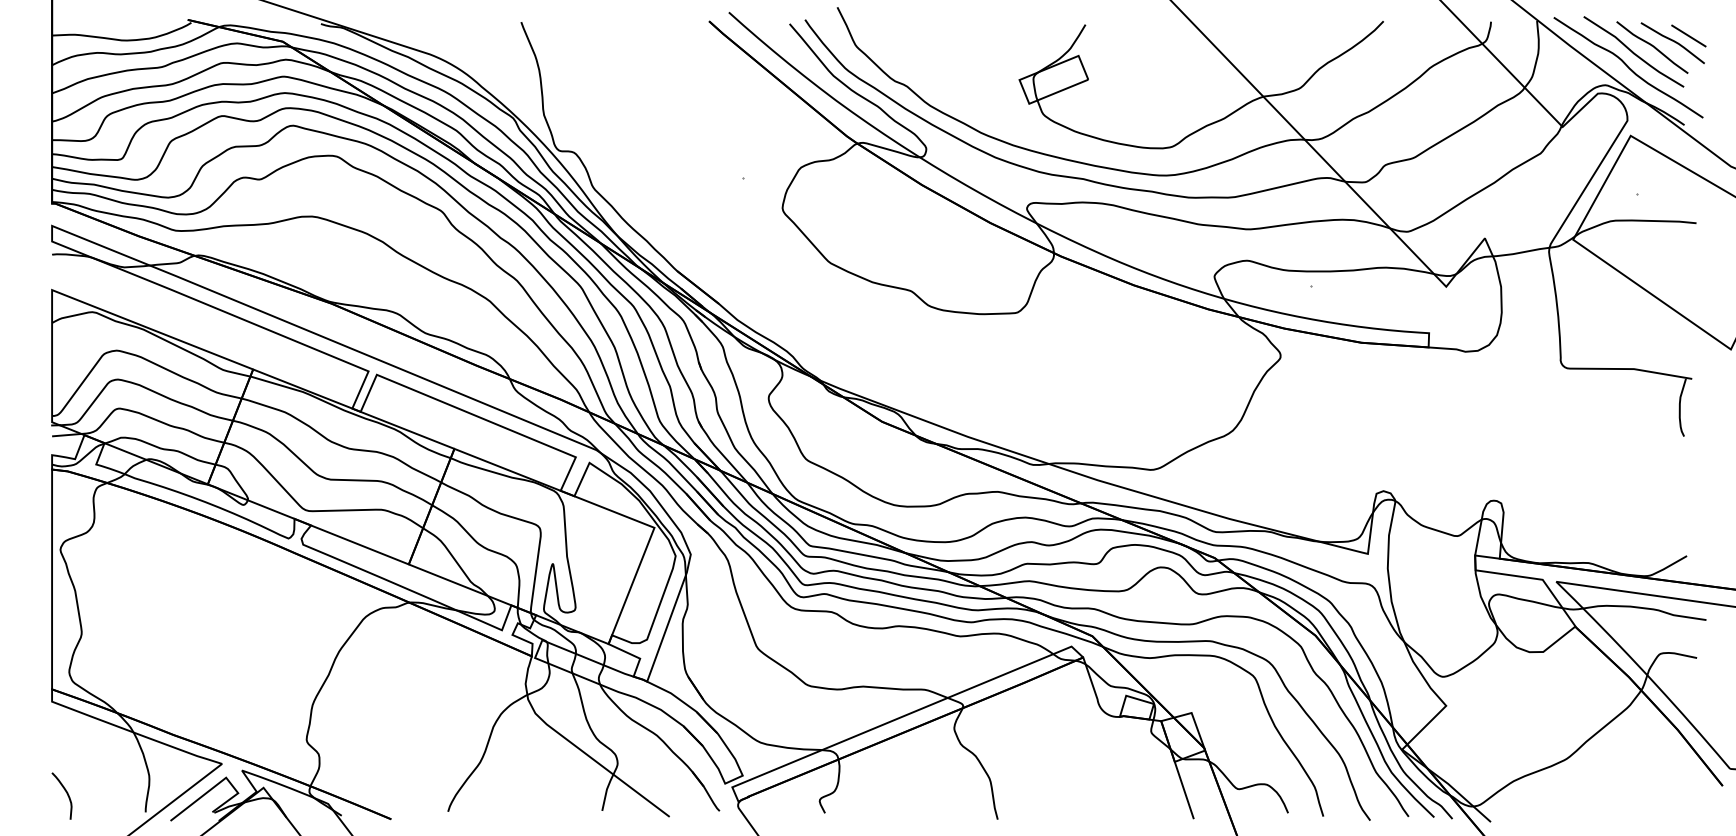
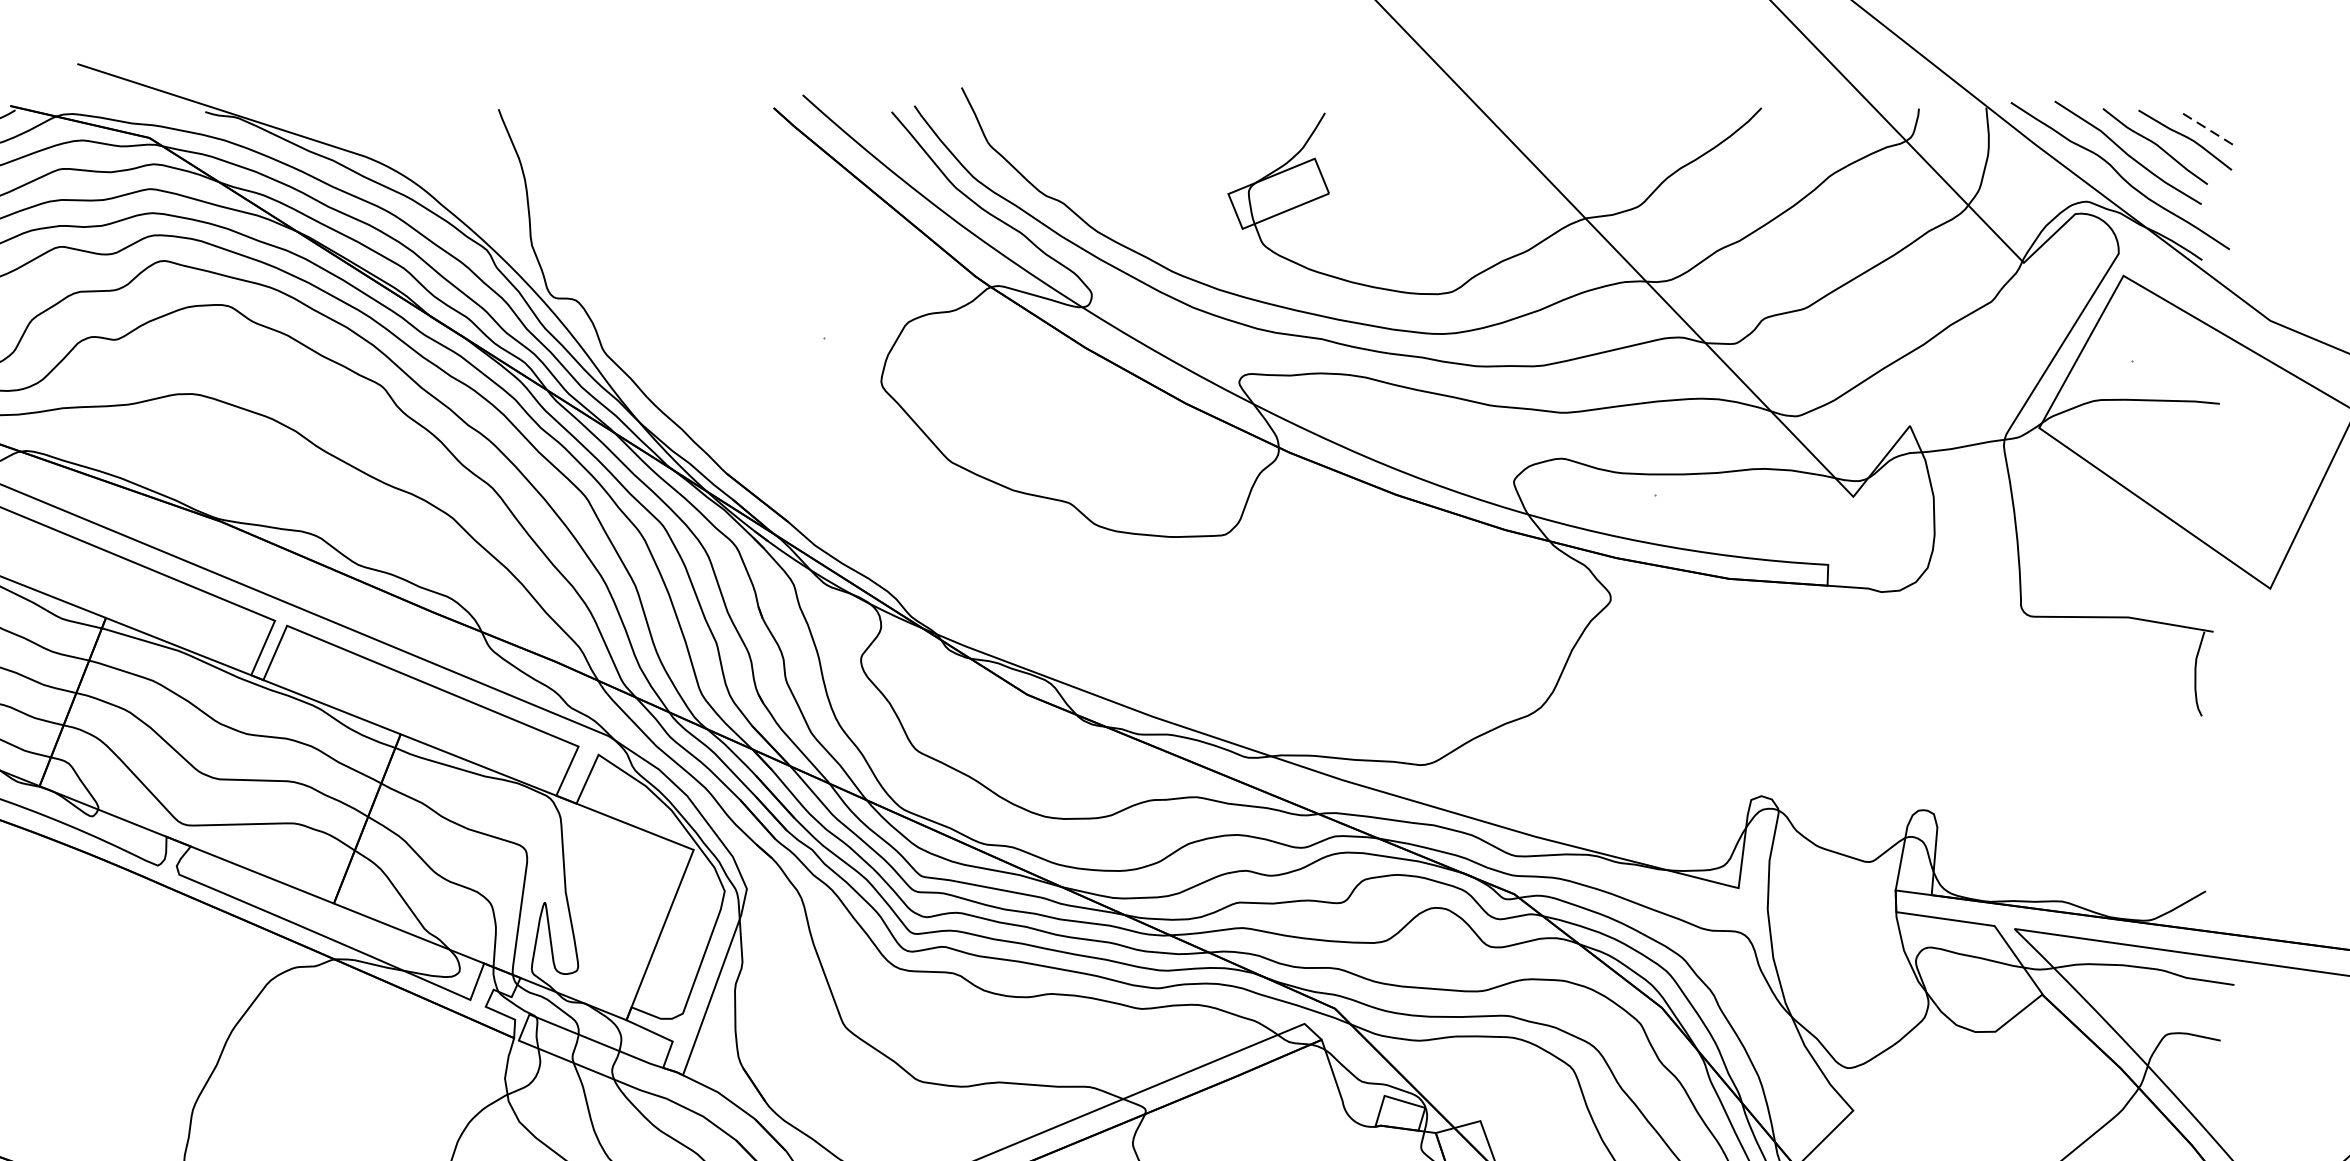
line: (1688, 36) -> (2208, 130), solid -> dashed

